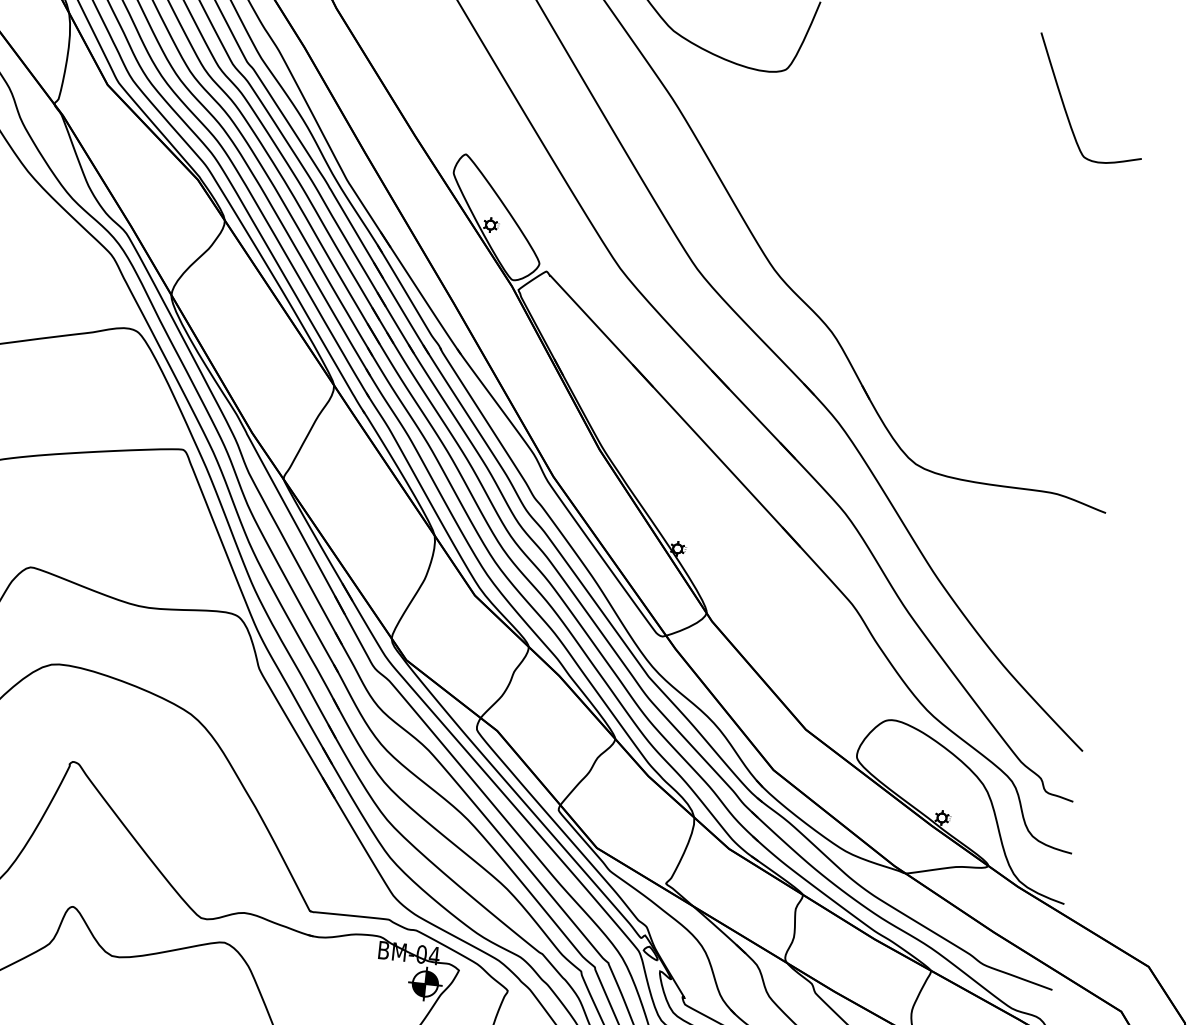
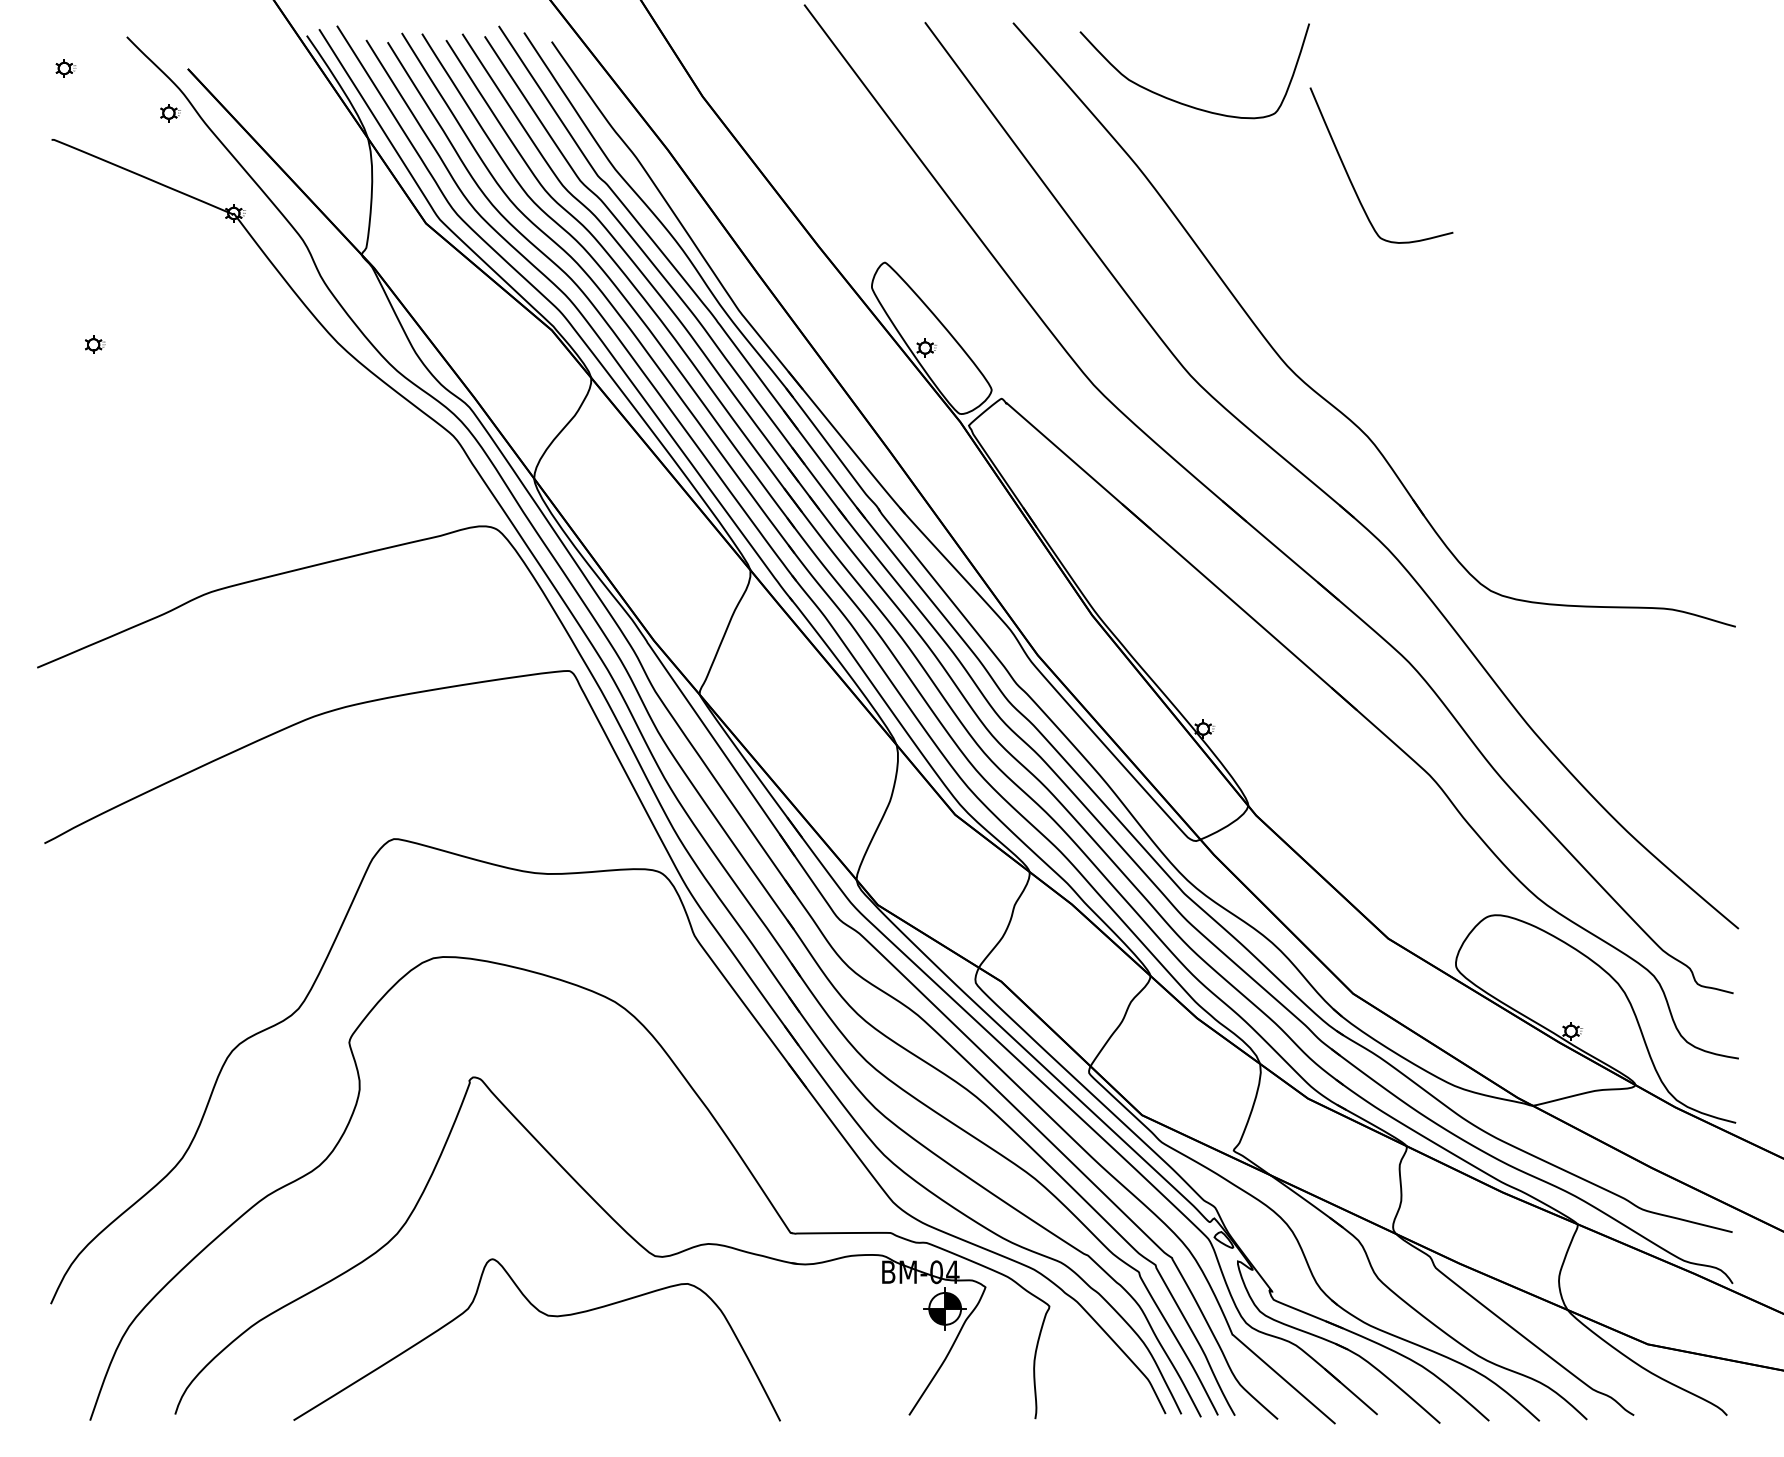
curve: (1065, 109) -> (1351, 180), moved

